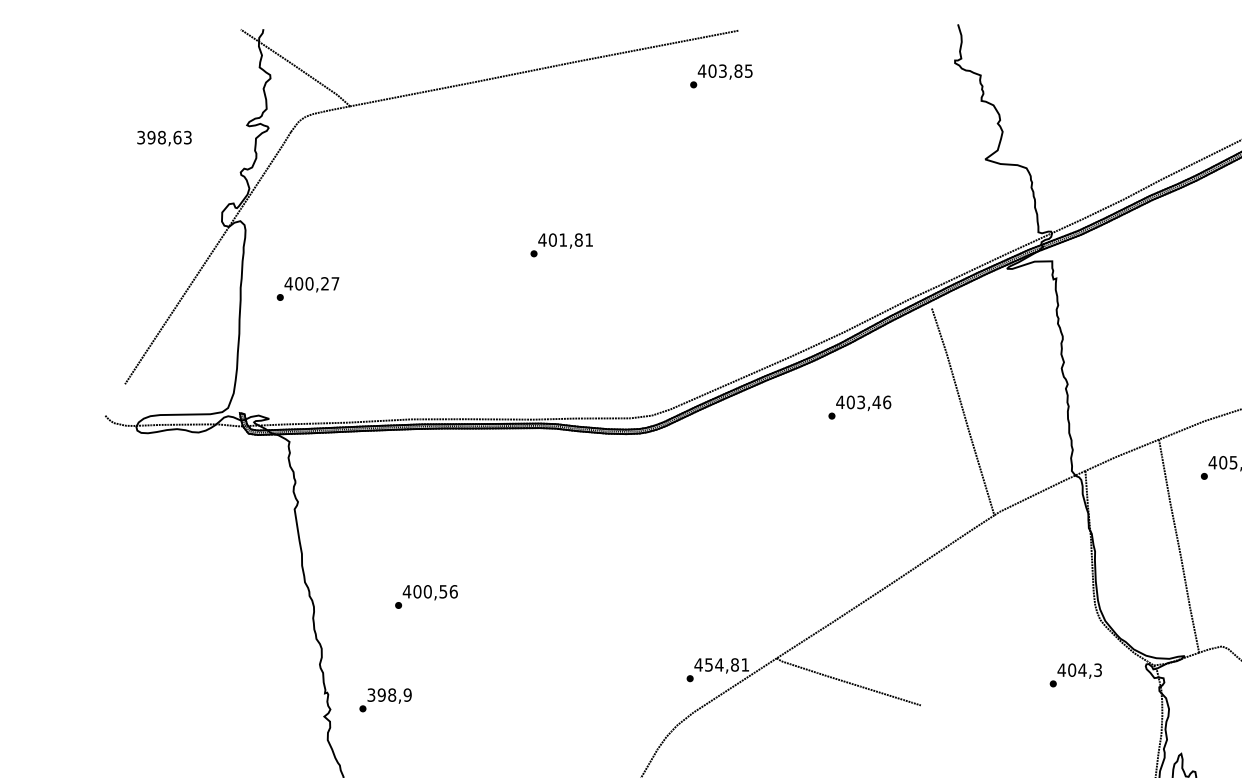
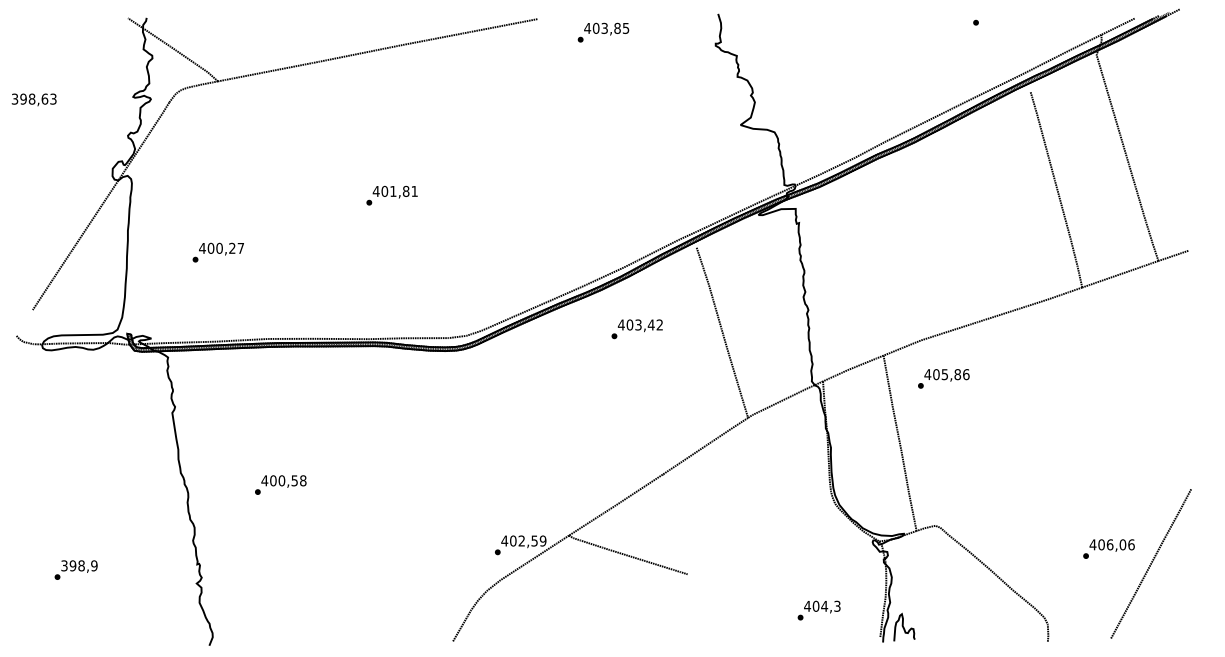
text: (721, 76) -> (603, 32), moved
text: (163, 138) -> (33, 99), moved
text: (307, 288) -> (217, 252), moved
text: (886, 401) -> (659, 324), 403,46 -> 403,42
text: (454, 591) -> (303, 480), 400,56 -> 400,58
text: (727, 664) -> (528, 540), 454,81 -> 402,59
text: (1075, 675) -> (818, 610), moved
text: (384, 699) -> (75, 569), moved

